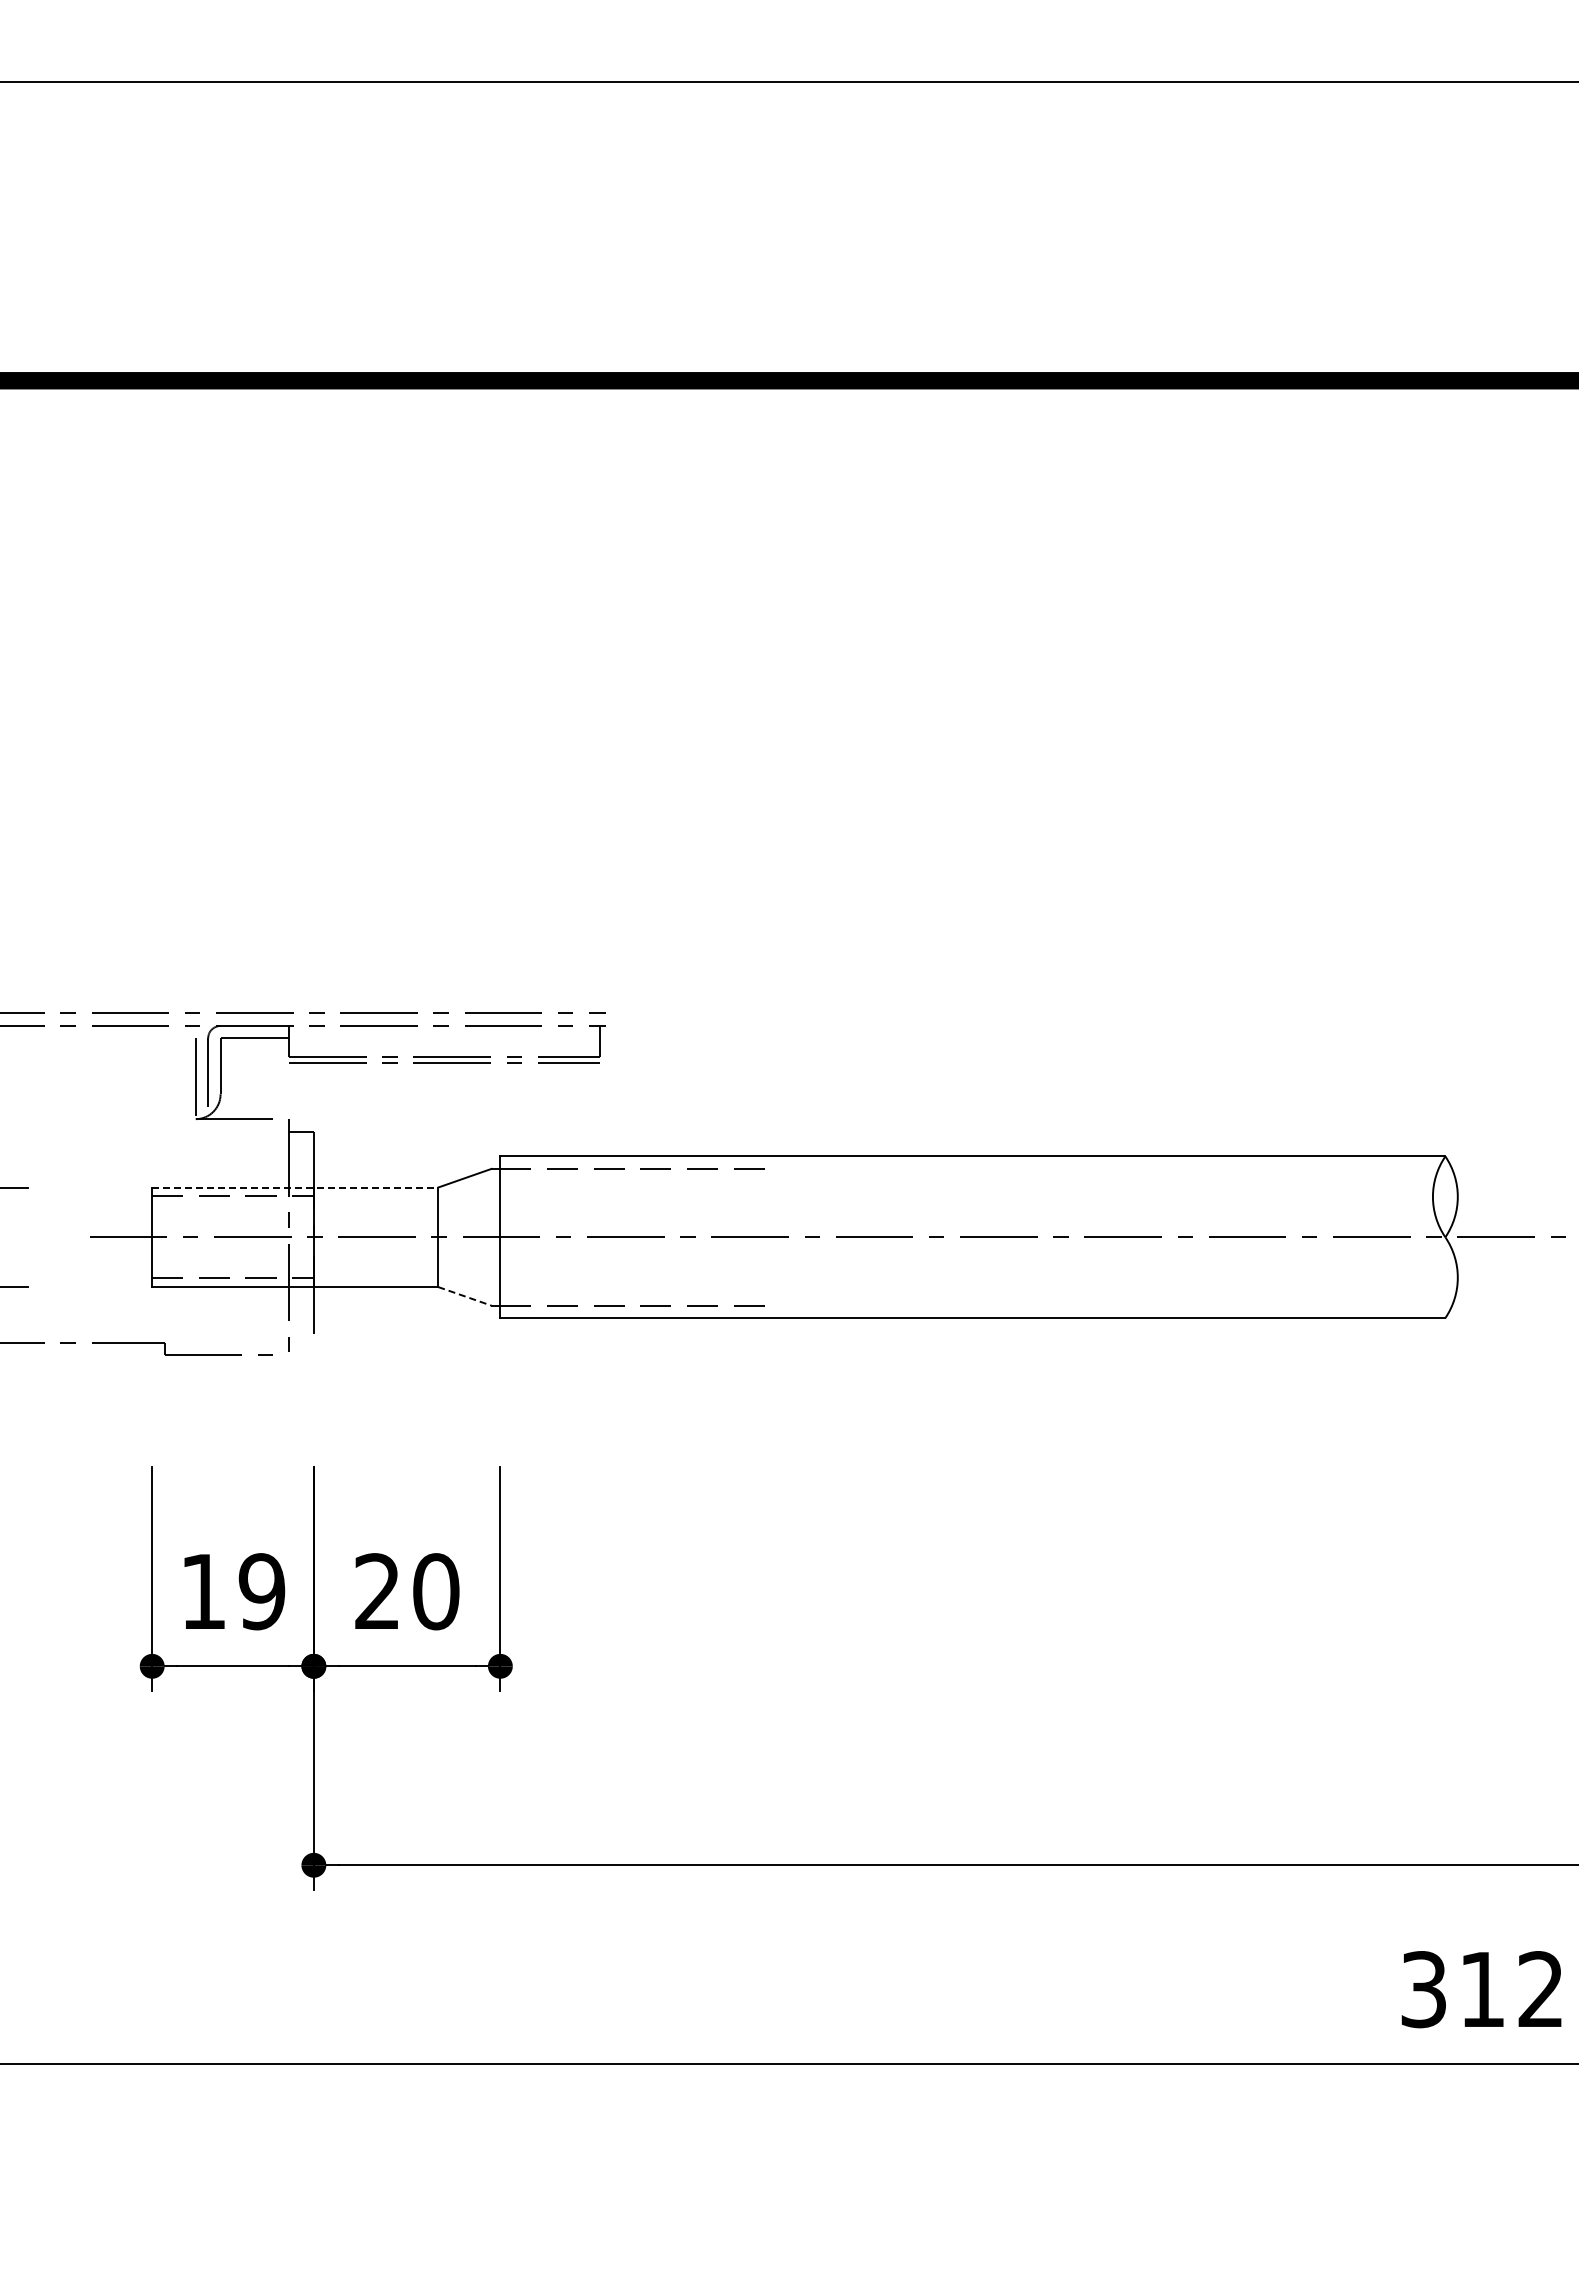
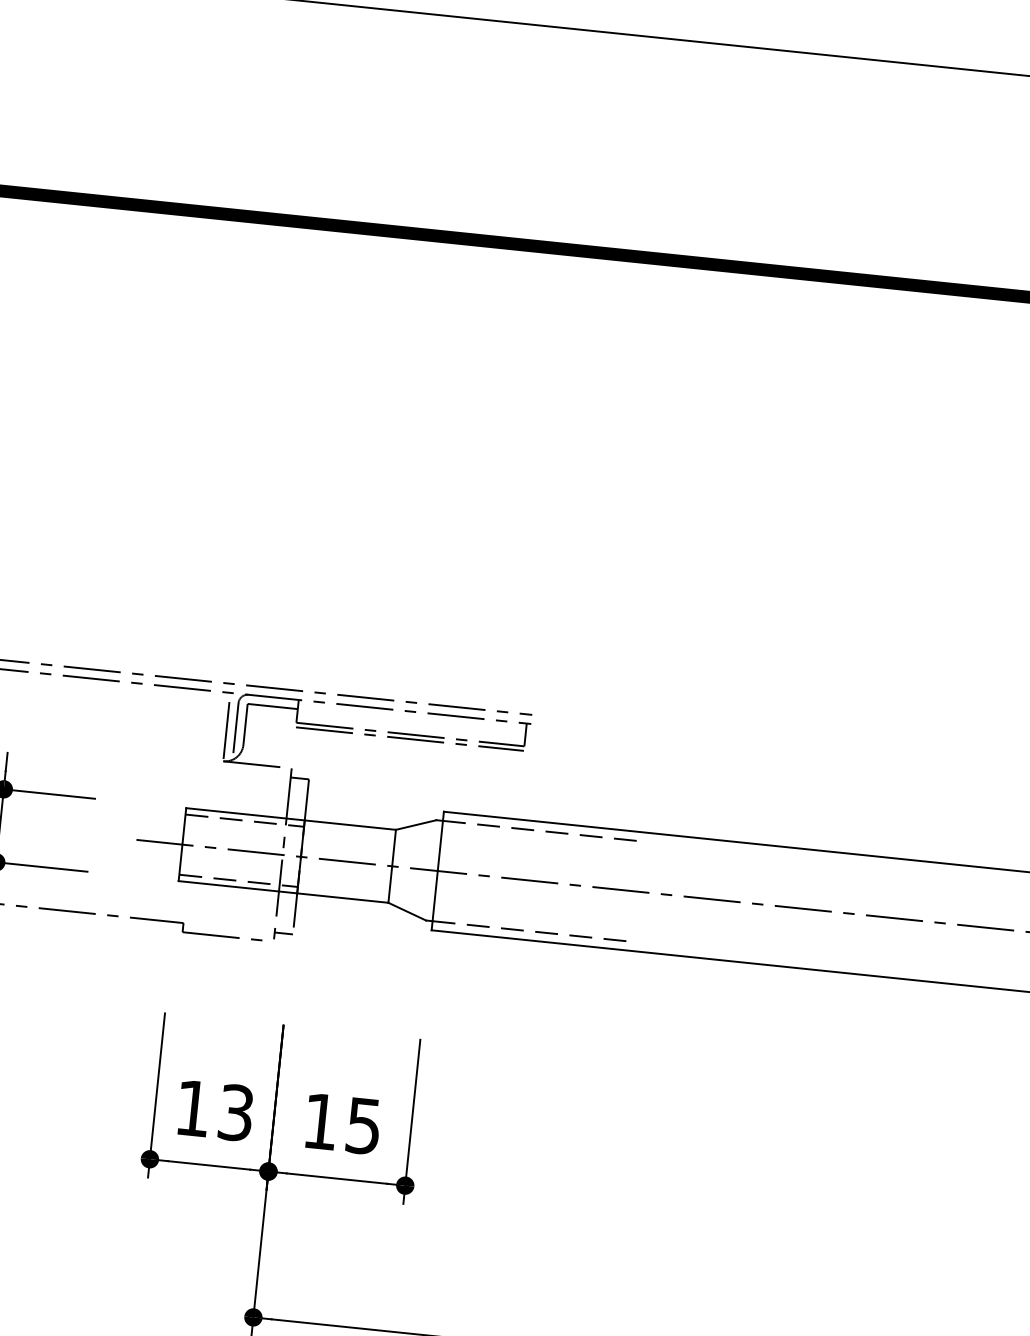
line: (295, 1187) -> (291, 818), dashed -> solid
line: (465, 1296) -> (407, 911), dashed -> solid
line: (301, 1342) -> (283, 933), added
text: (261, 1591) -> (235, 1112), 19 -> 13
text: (407, 1591) -> (342, 1123), 20 -> 15

